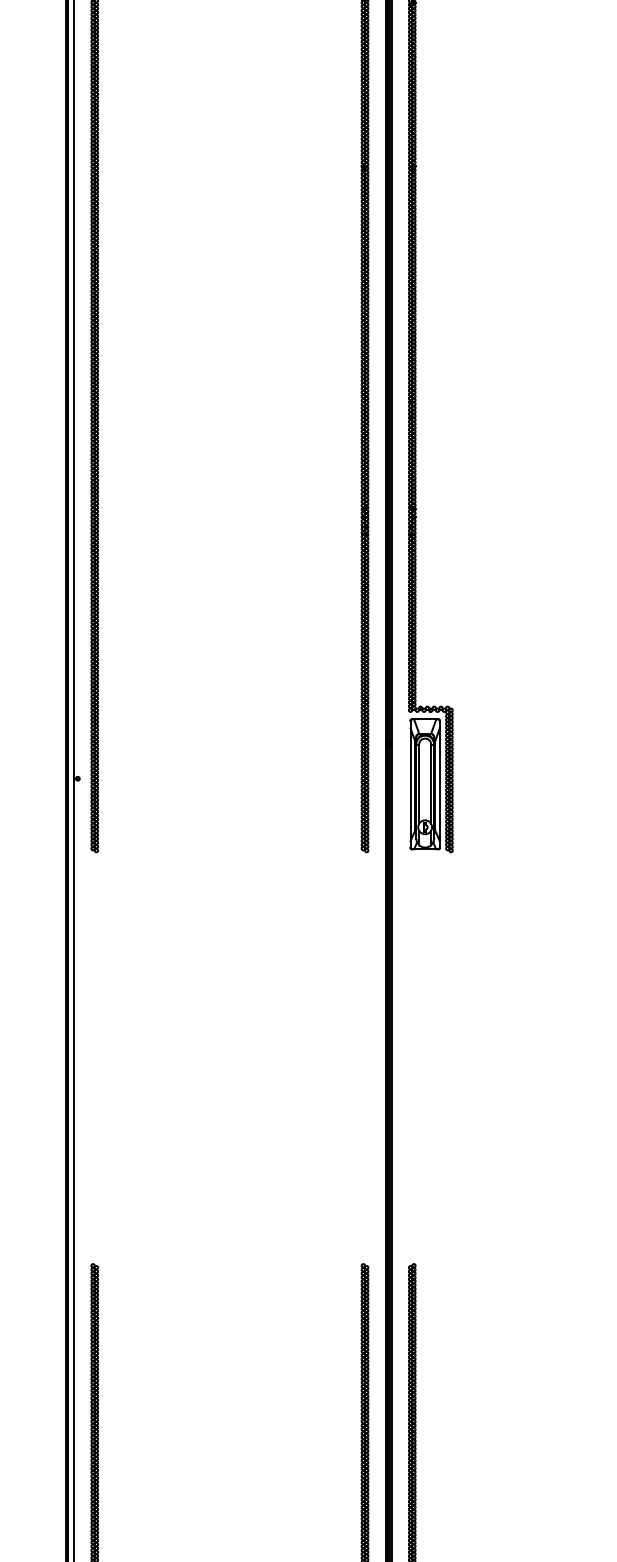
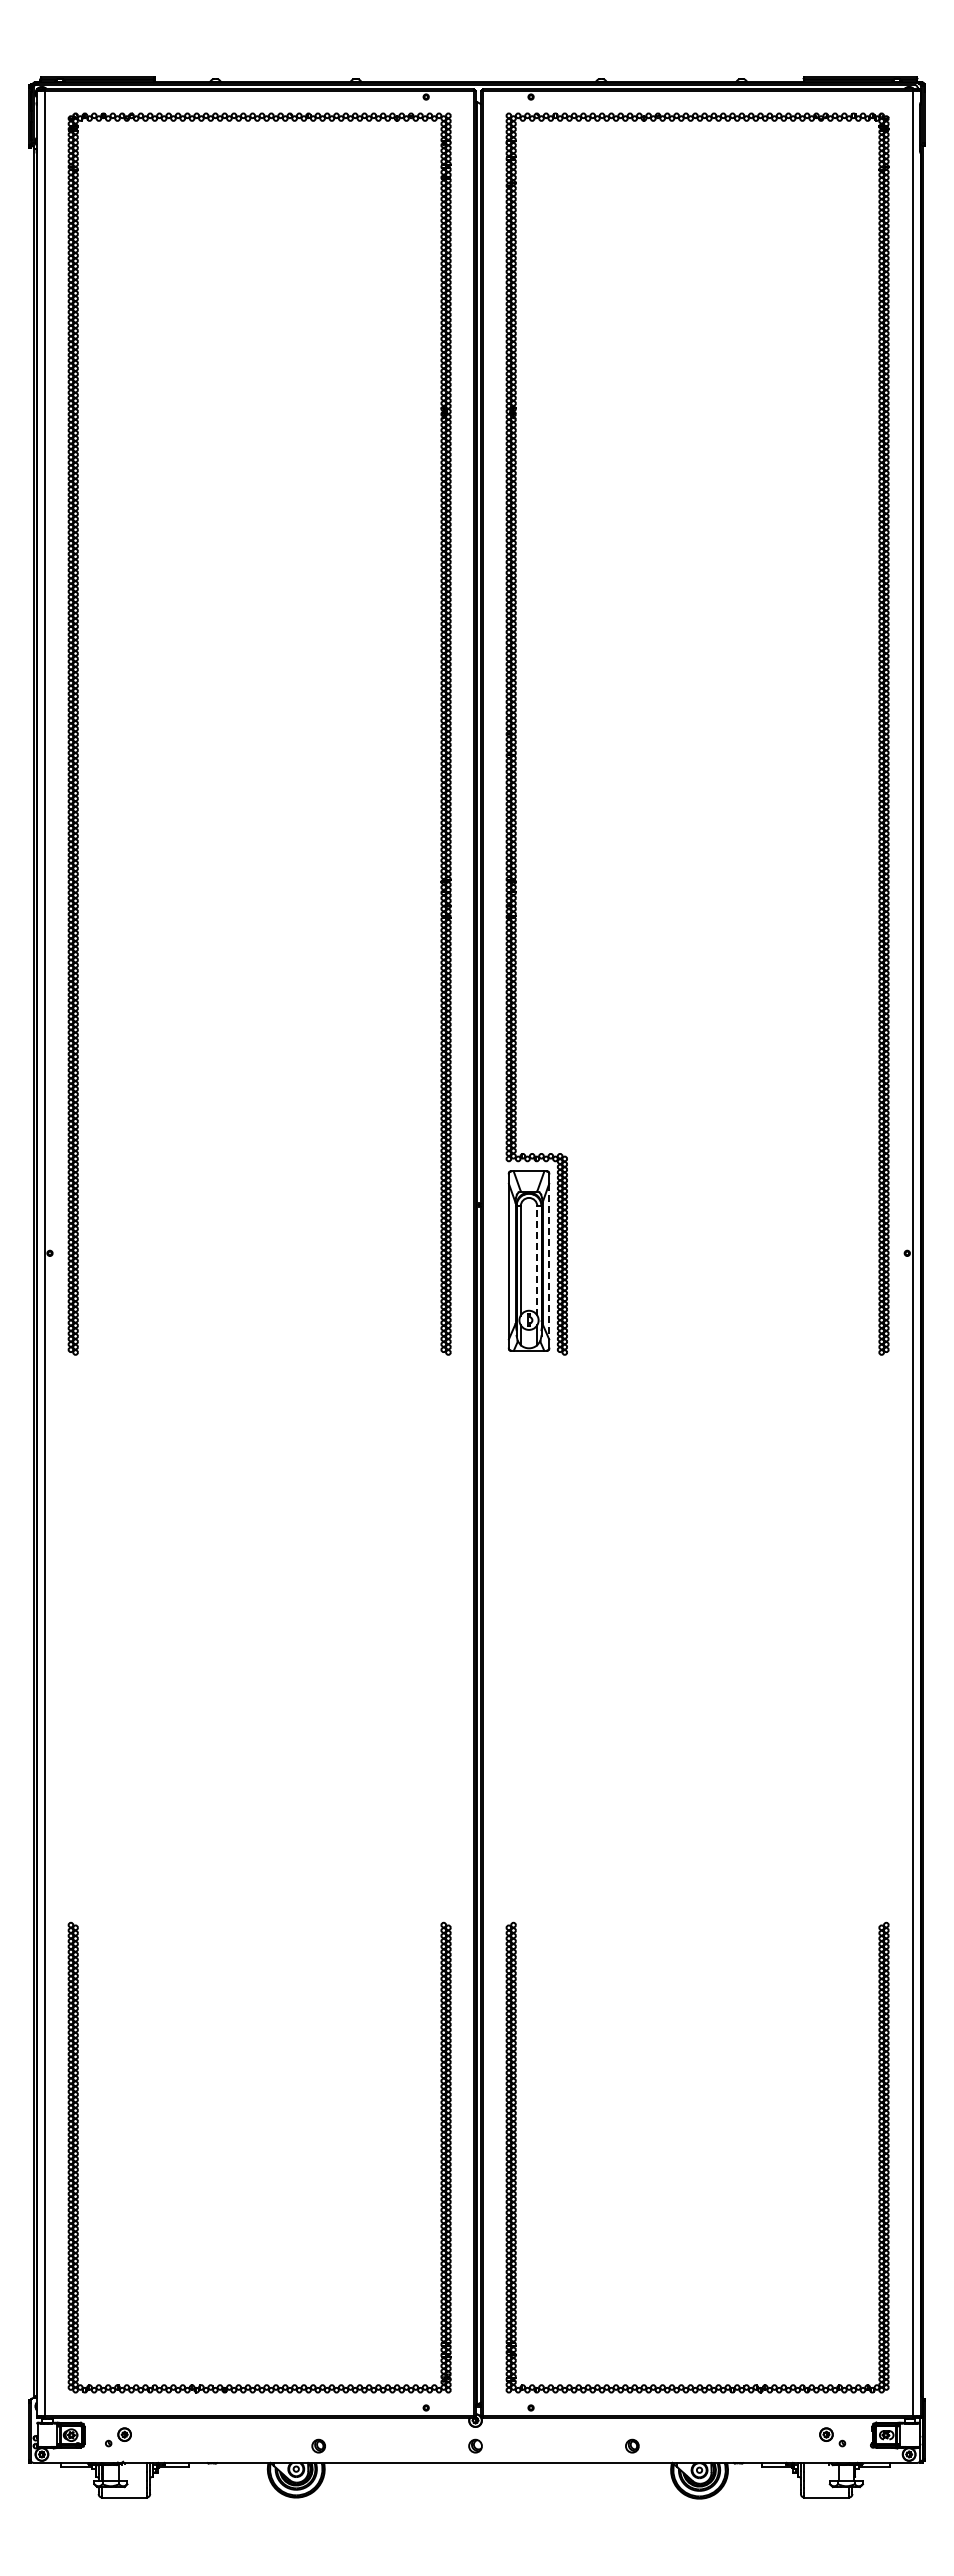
line: (431, 783) -> (537, 1260), solid -> dashed
line: (440, 784) -> (549, 1261), solid -> dashed

